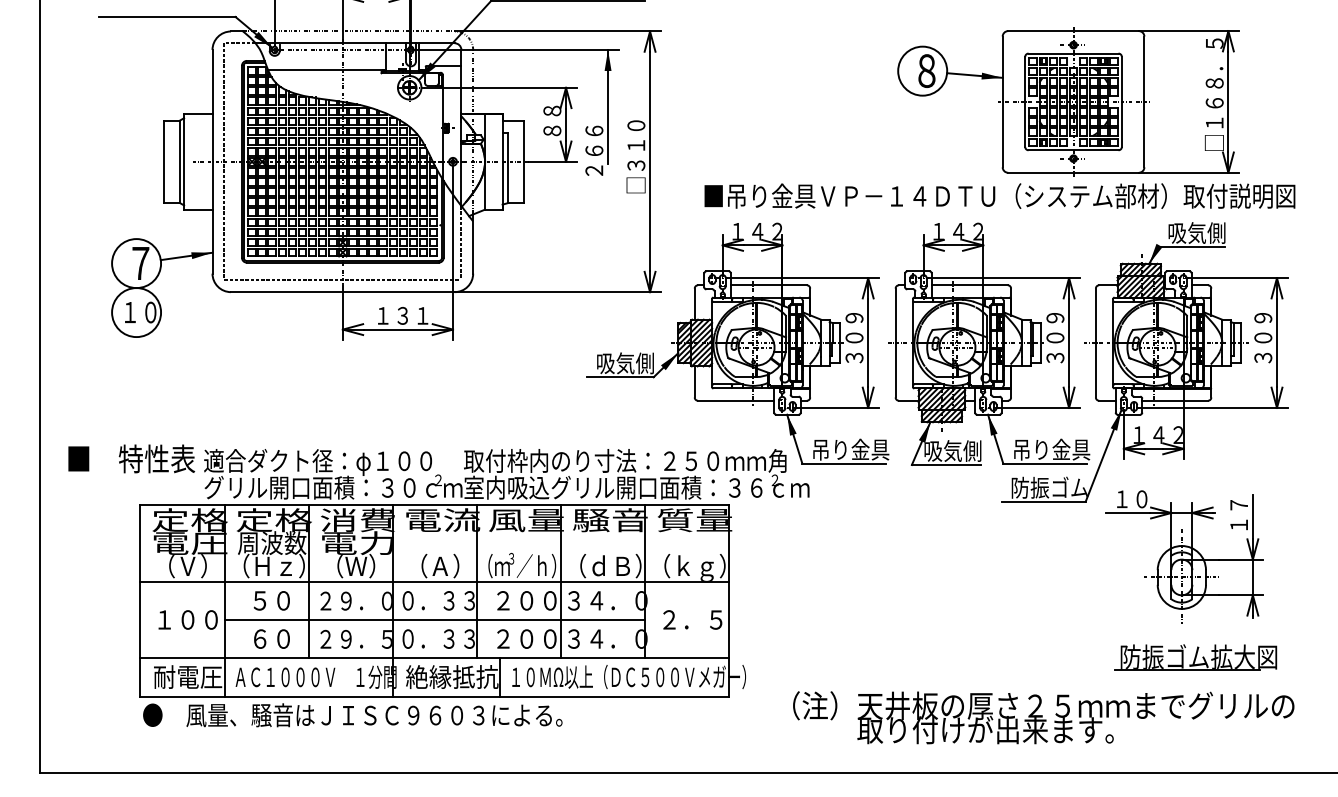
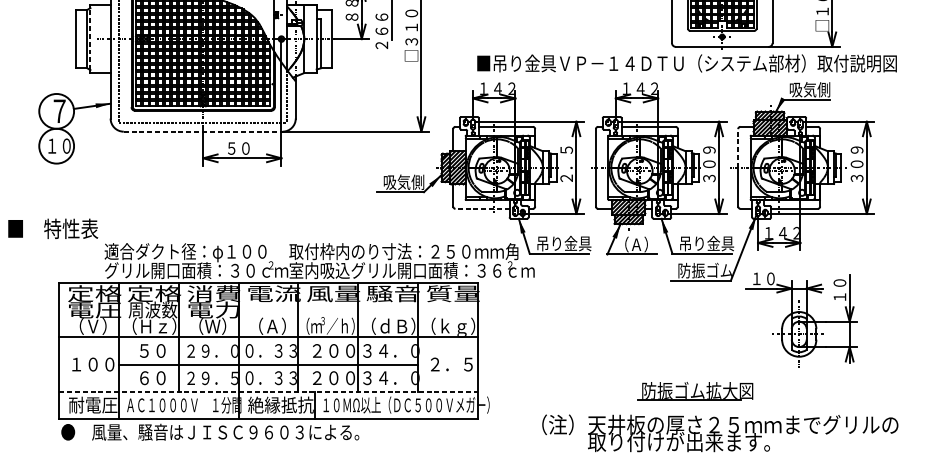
line: (184, 161) -> (90, 38), solid -> dashed
text: (999, 195) -> (686, 63), moved
line: (342, 292) -> (202, 131), solid -> dashed
text: (402, 315) -> (245, 148), １３１ -> ５０
line: (1095, 315) -> (737, 148), solid -> dashed
text: (854, 338) -> (566, 164), ３０９ -> ２．５
line: (735, 400) -> (482, 208), solid -> dashed
text: (952, 450) -> (636, 244), 吸気側 -> （Ａ）
text: (131, 458) -> (53, 228), moved
text: (1239, 504) -> (840, 282), １７ -> １０
part: (1195, 657) -> (695, 391), moved
line: (434, 658) -> (268, 391), solid -> dashed
text: (1043, 717) -> (720, 433), moved

